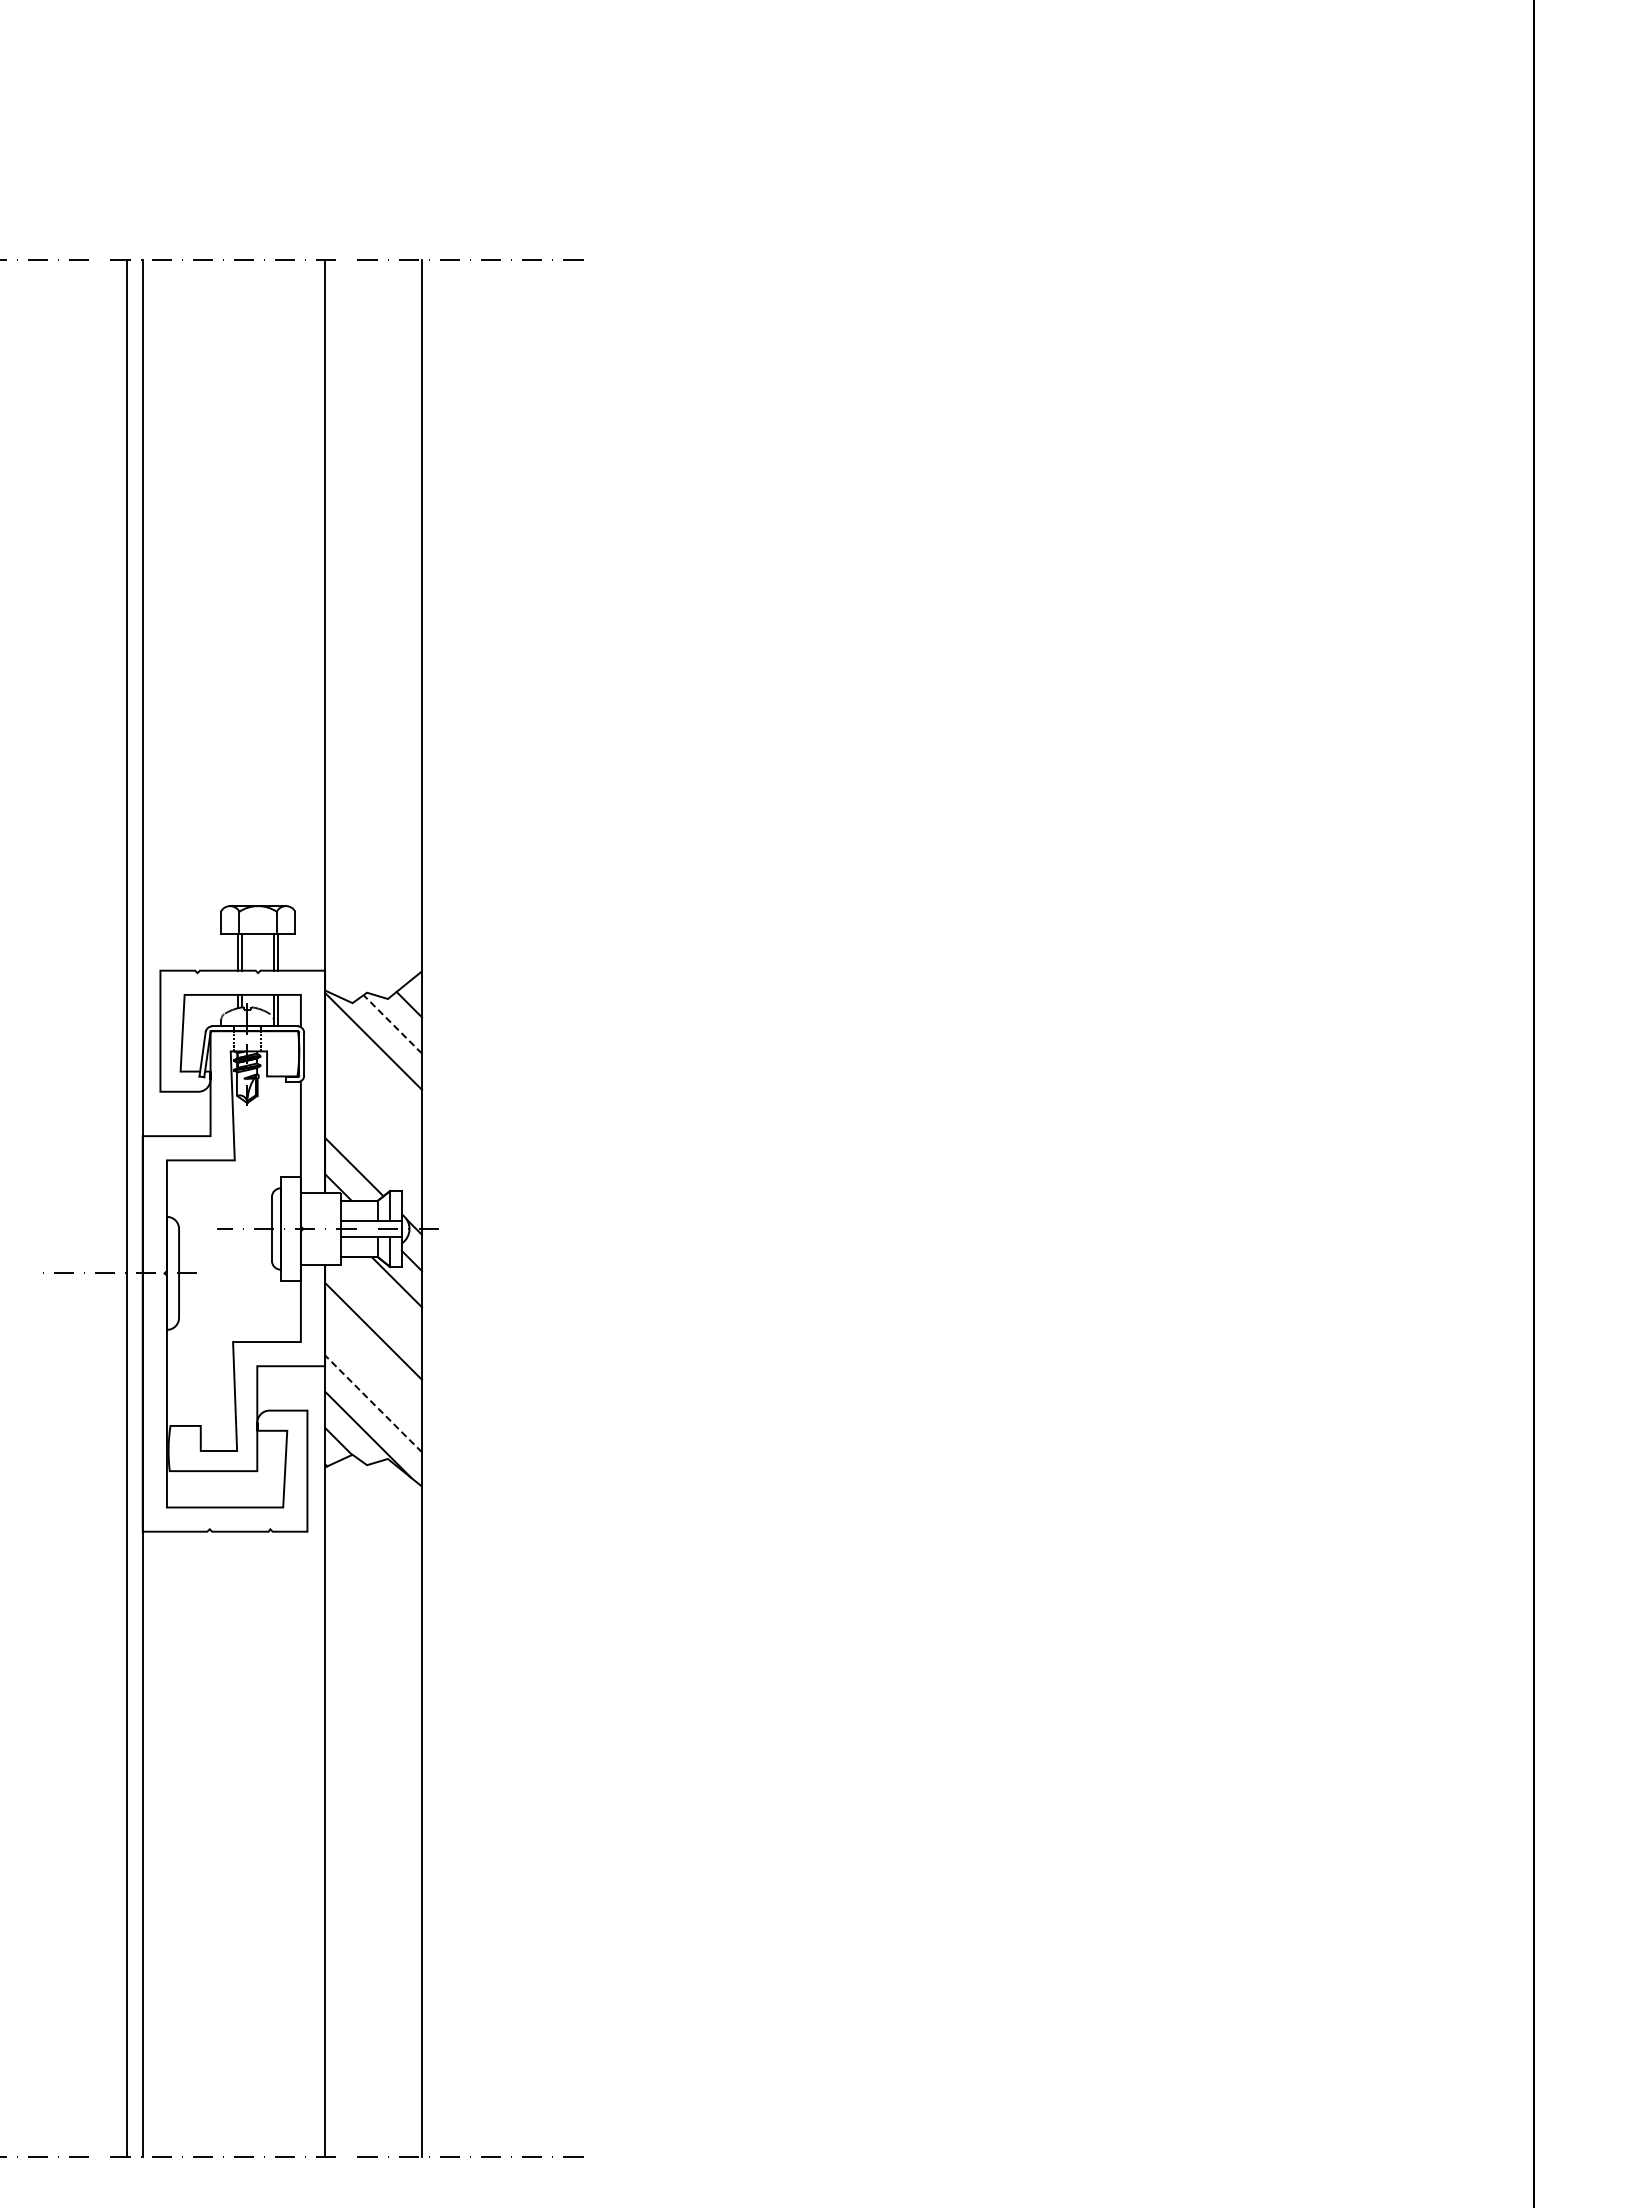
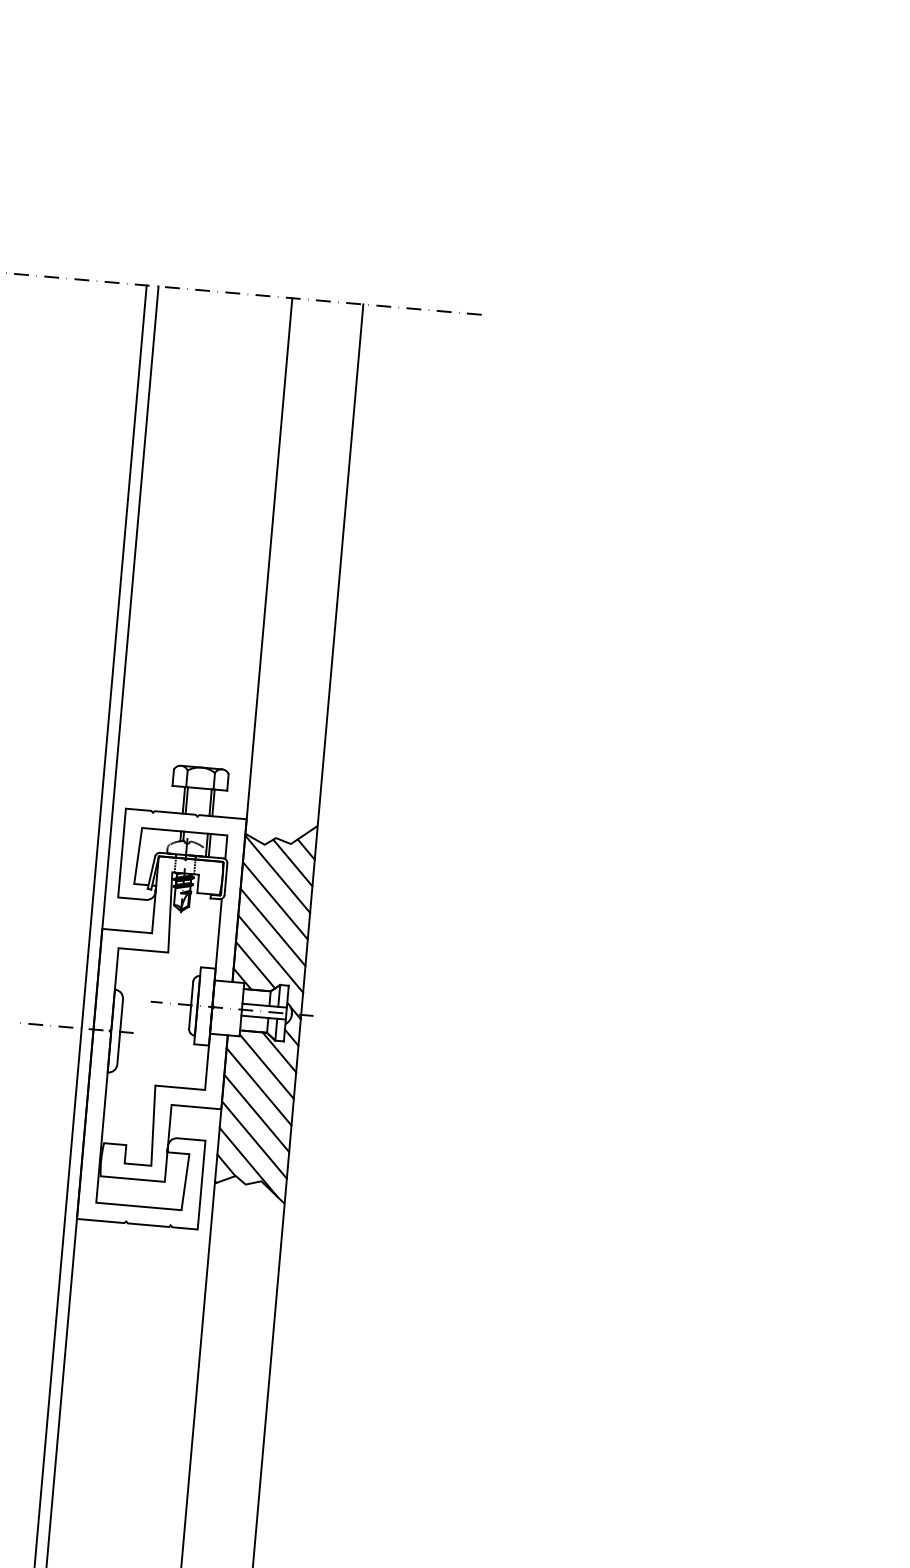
line: (392, 1024) -> (292, 863), dashed -> solid
line: (373, 1077) -> (275, 900), added
line: (373, 1113) -> (273, 927), added
line: (373, 1149) -> (270, 953), added
line: (381, 1302) -> (266, 1066), added
line: (373, 1367) -> (256, 1113), added
line: (373, 1403) -> (254, 1139), dashed -> solid

